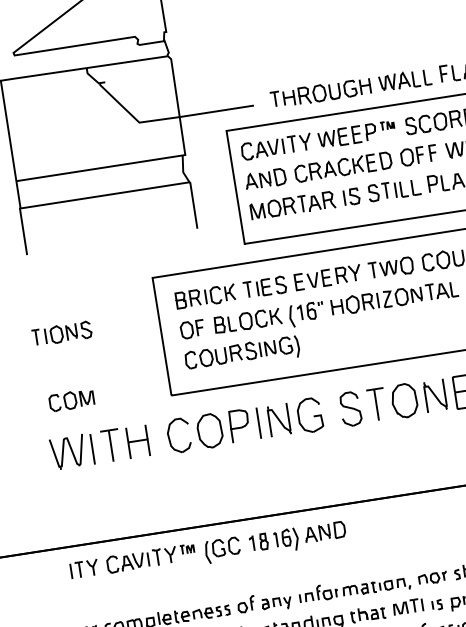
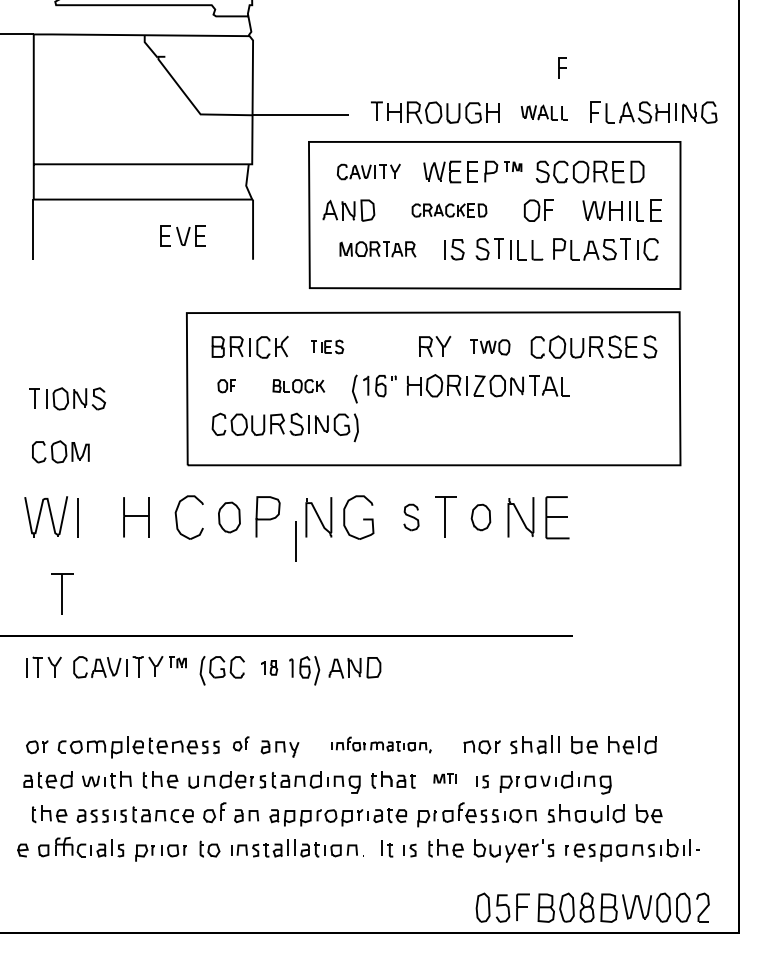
part: (405, 79) -> (544, 112), size x0.7
part: (276, 146) -> (368, 171), size x0.7
part: (433, 152) -> (562, 67), moved
part: (343, 167) -> (449, 210), size x0.6
part: (292, 205) -> (377, 249), size x0.7
part: (390, 268) -> (489, 347), size x0.7
part: (312, 279) -> (182, 235), moved
part: (265, 286) -> (327, 346), size x0.6
part: (247, 321) -> (298, 386), size x0.6
part: (192, 329) -> (226, 386), size x0.6
part: (61, 333) -> (67, 398), moved
part: (404, 400) -> (480, 517), size x0.6
part: (350, 409) -> (411, 517), size x0.6
line: (258, 423) -> (295, 541), moved
part: (210, 430) -> (229, 517), size x0.7
part: (111, 445) -> (62, 593), moved
part: (258, 542) -> (269, 667), size x0.7
part: (354, 588) -> (381, 744), size x0.7
part: (245, 604) -> (240, 743), size x0.7
part: (408, 606) -> (445, 778), size x0.6

